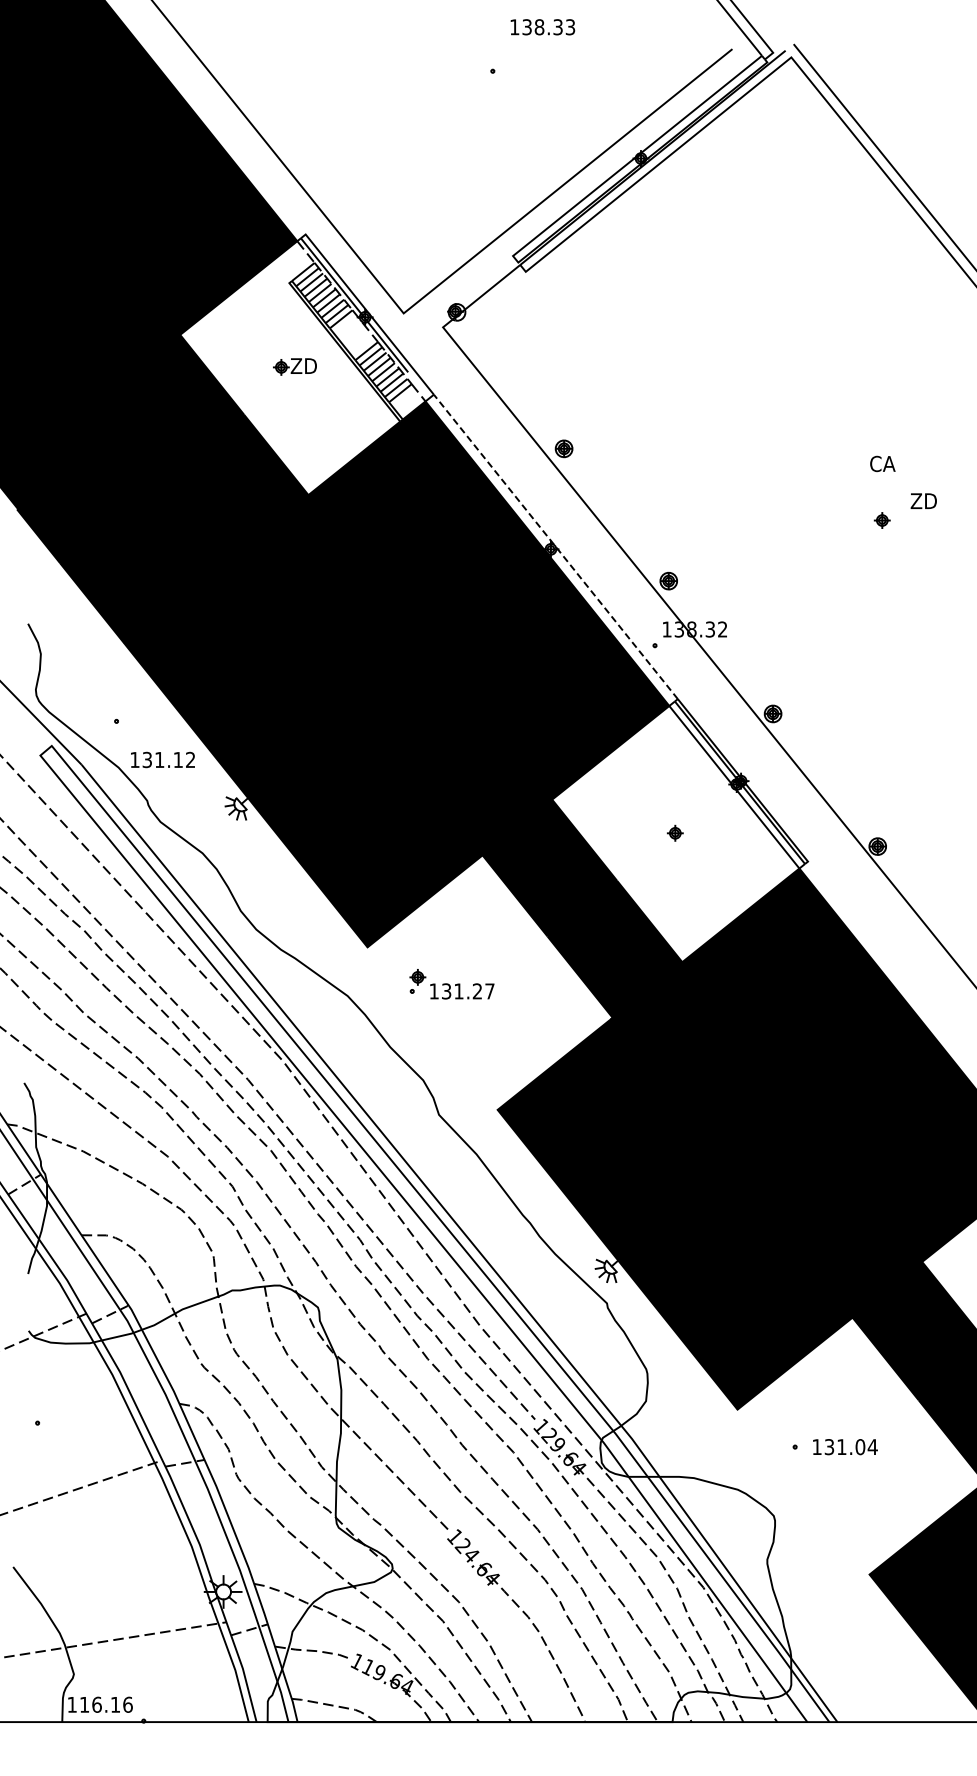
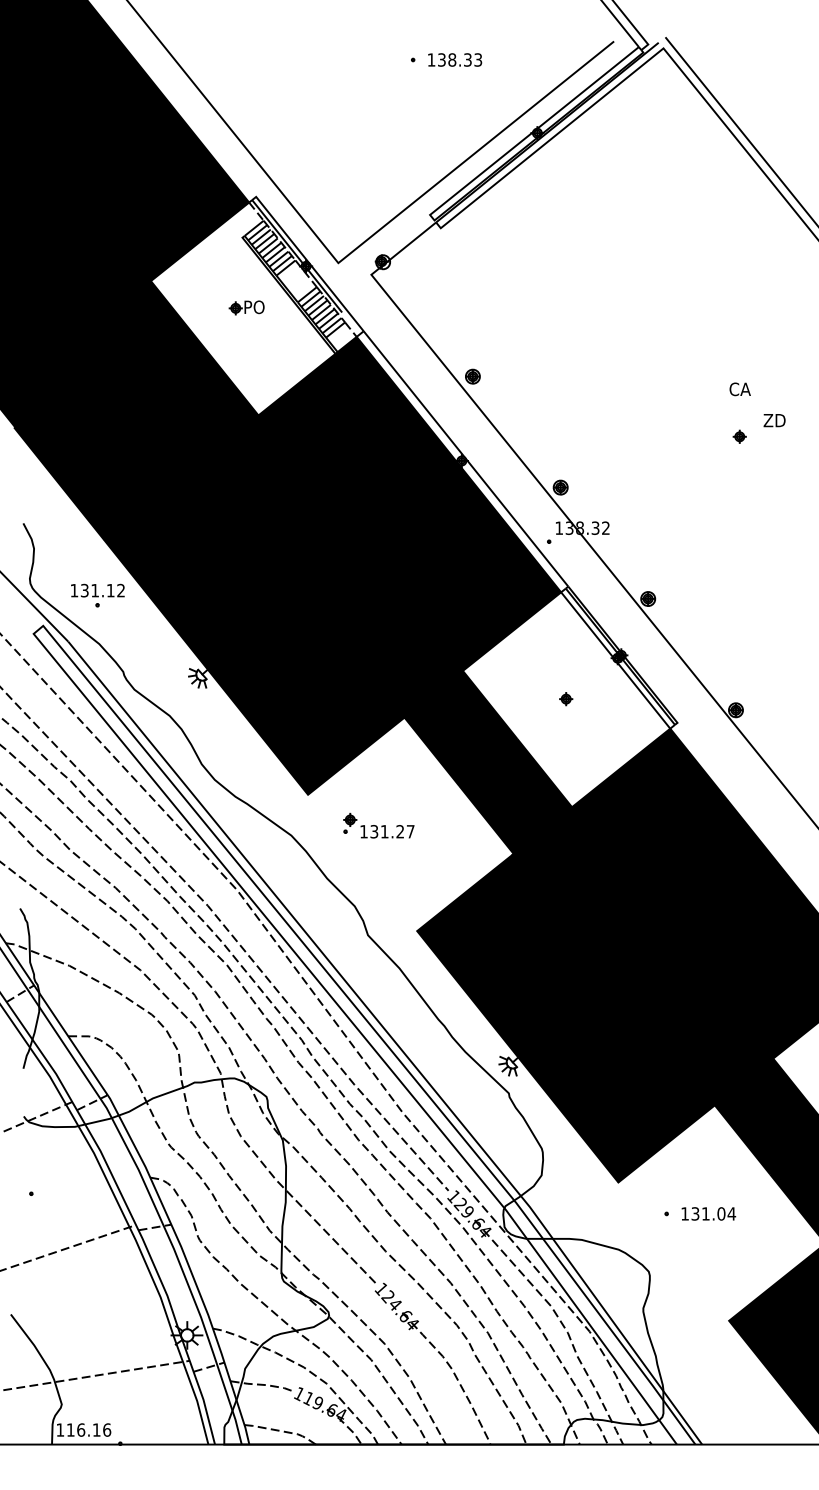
text: (542, 27) -> (454, 60), moved
text: (303, 366) -> (254, 307), ZD -> PO
line: (555, 546) -> (465, 458), dashed -> solid
text: (162, 759) -> (97, 590), moved

